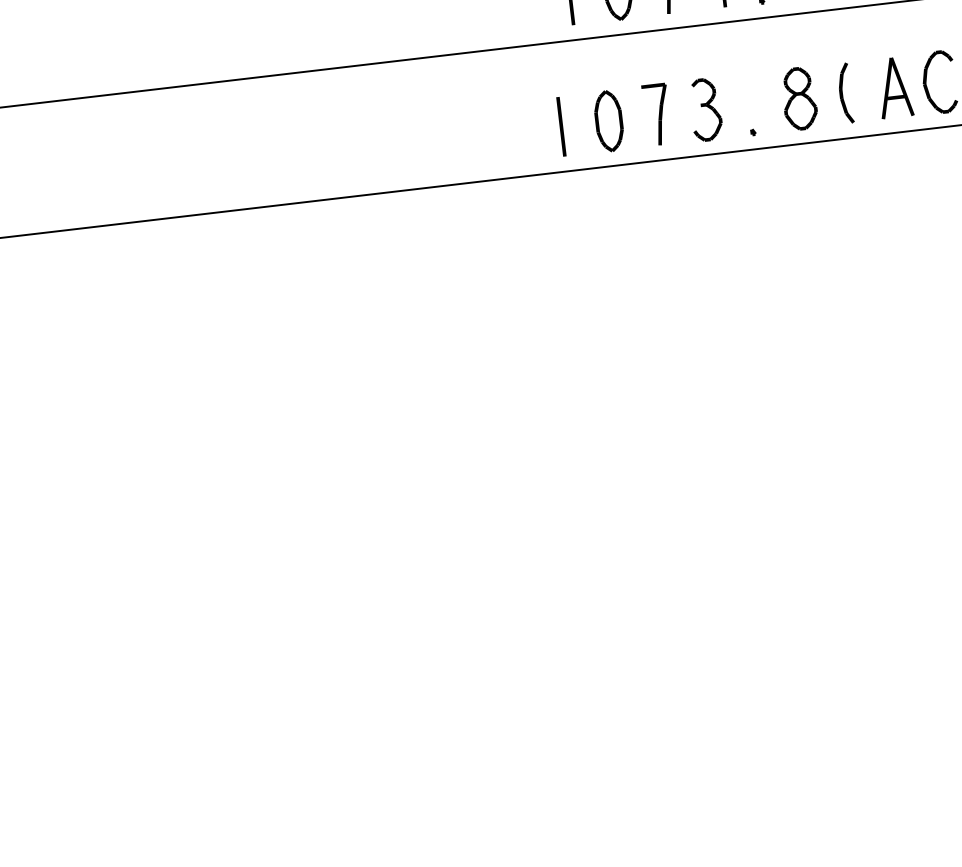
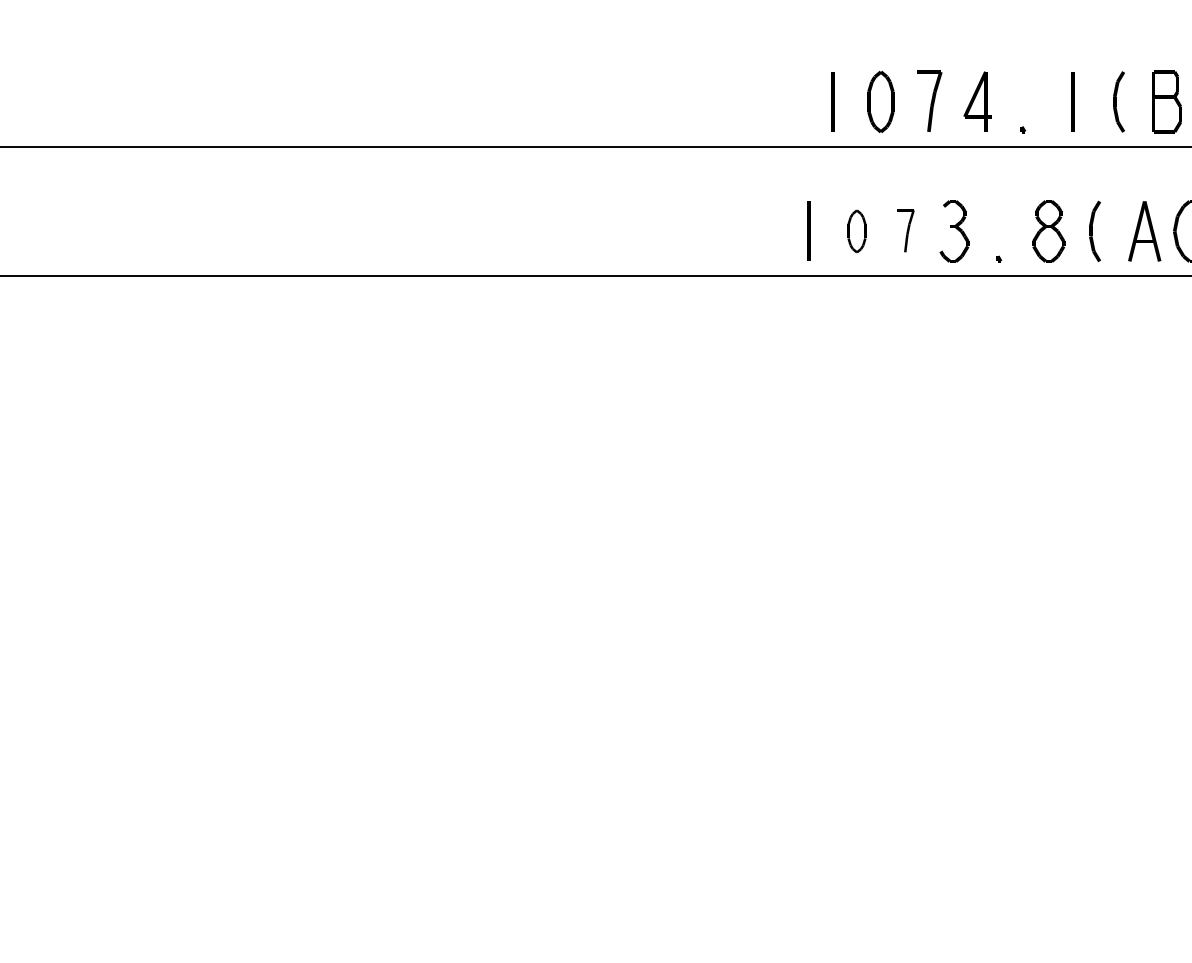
part: (657, 114) -> (905, 230), size x0.7
part: (608, 121) -> (856, 231), size x0.7

